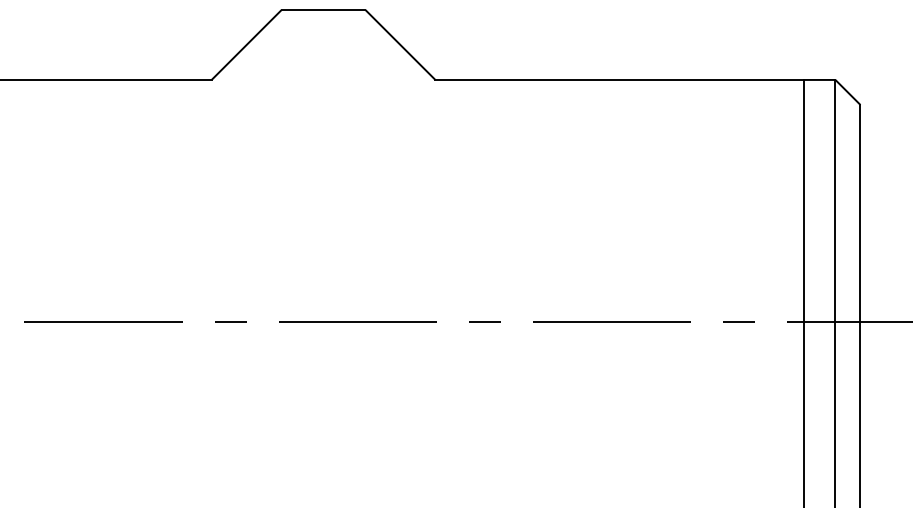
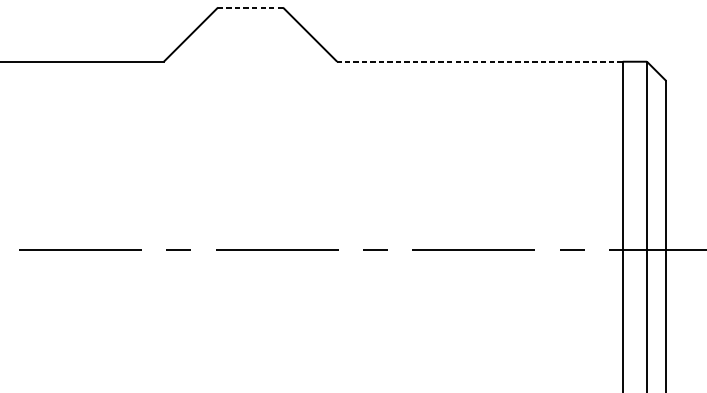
line: (323, 9) -> (250, 7), solid -> dashed
line: (619, 79) -> (479, 61), solid -> dashed

